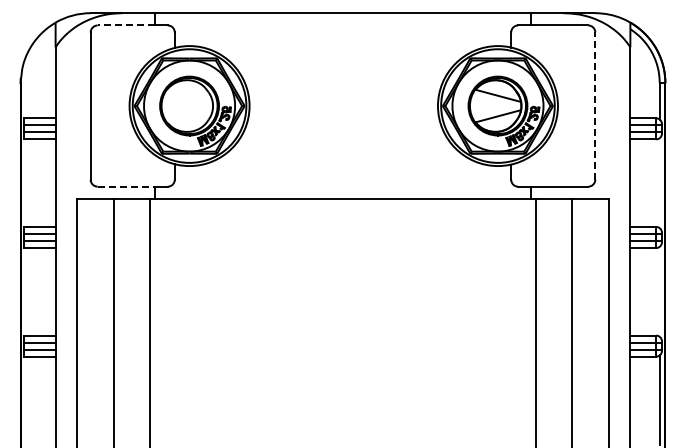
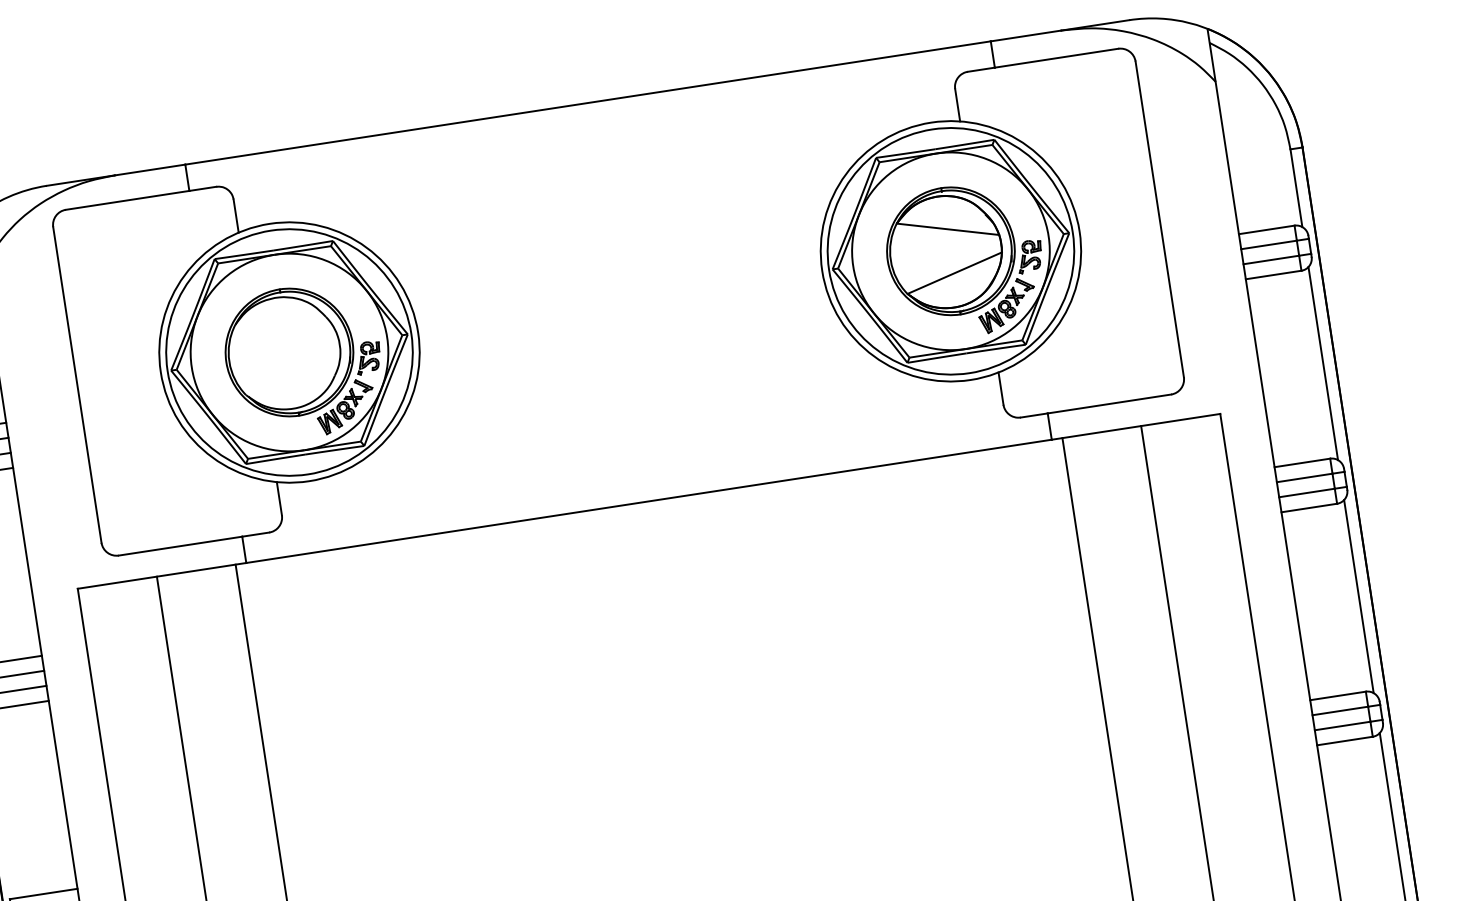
line: (126, 25) -> (127, 200), dashed -> solid
line: (595, 106) -> (1160, 220), dashed -> solid
line: (659, 183) -> (1322, 364), added
line: (126, 186) -> (180, 545), dashed -> solid
line: (659, 291) -> (1358, 595), added

